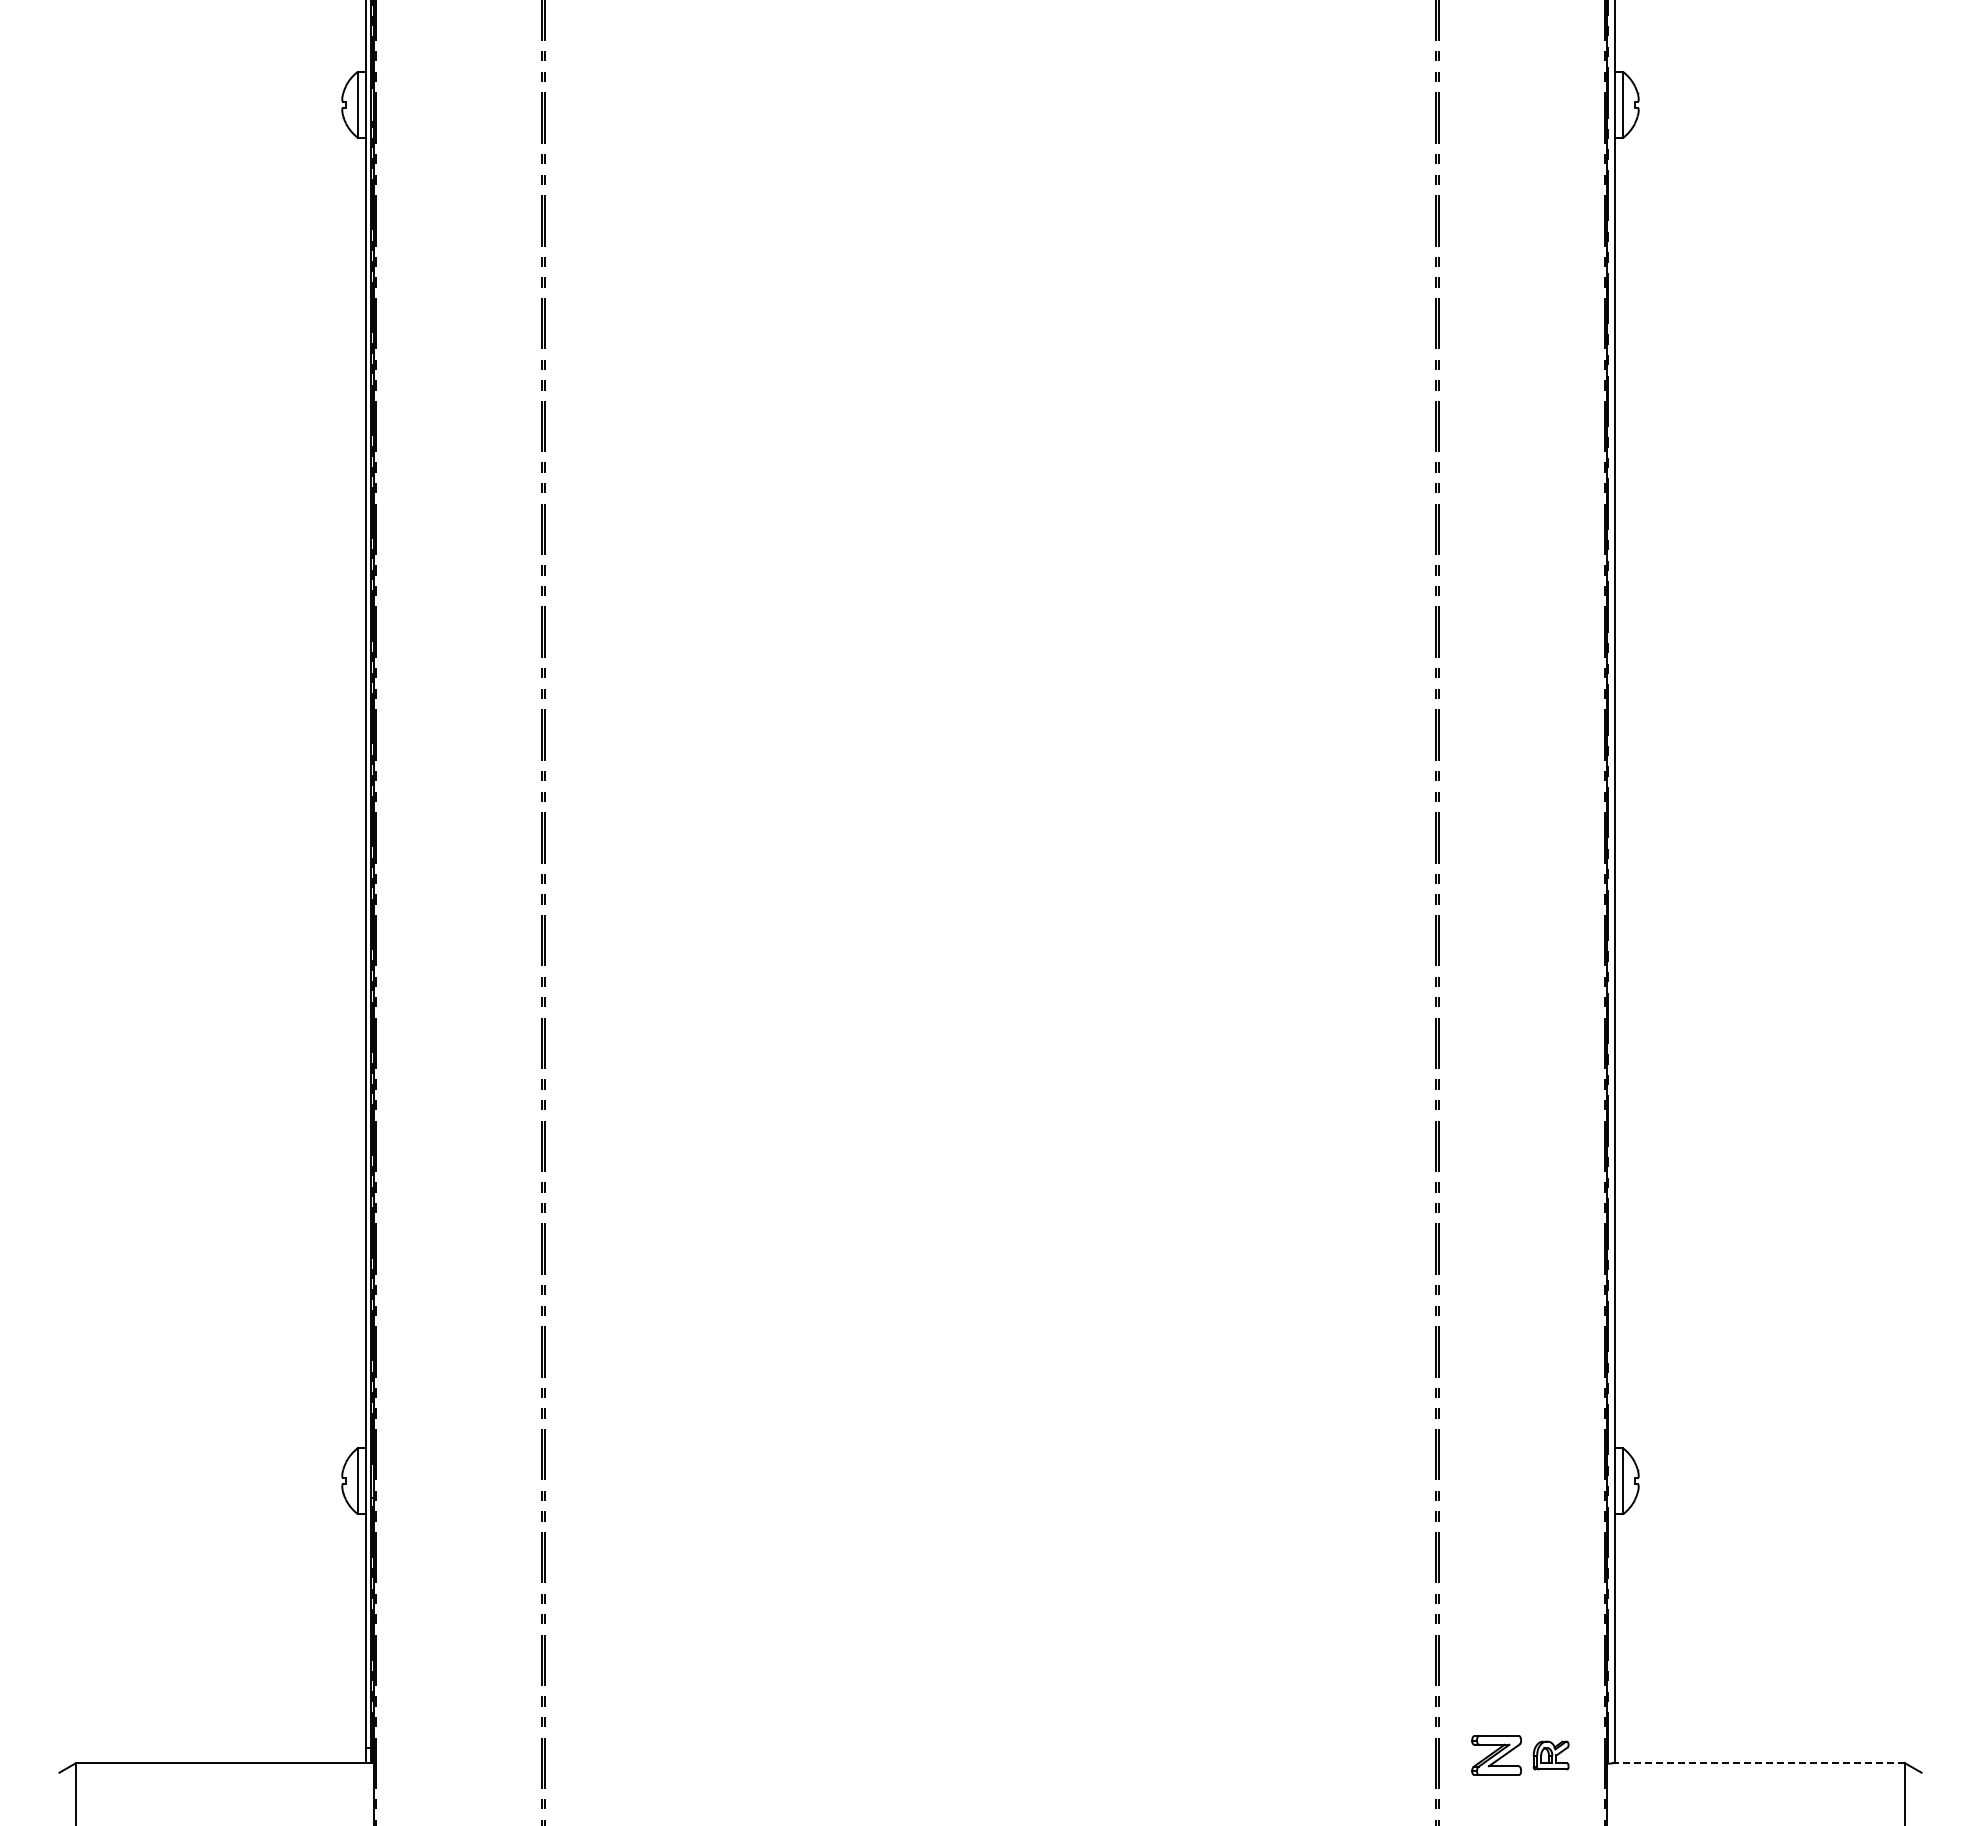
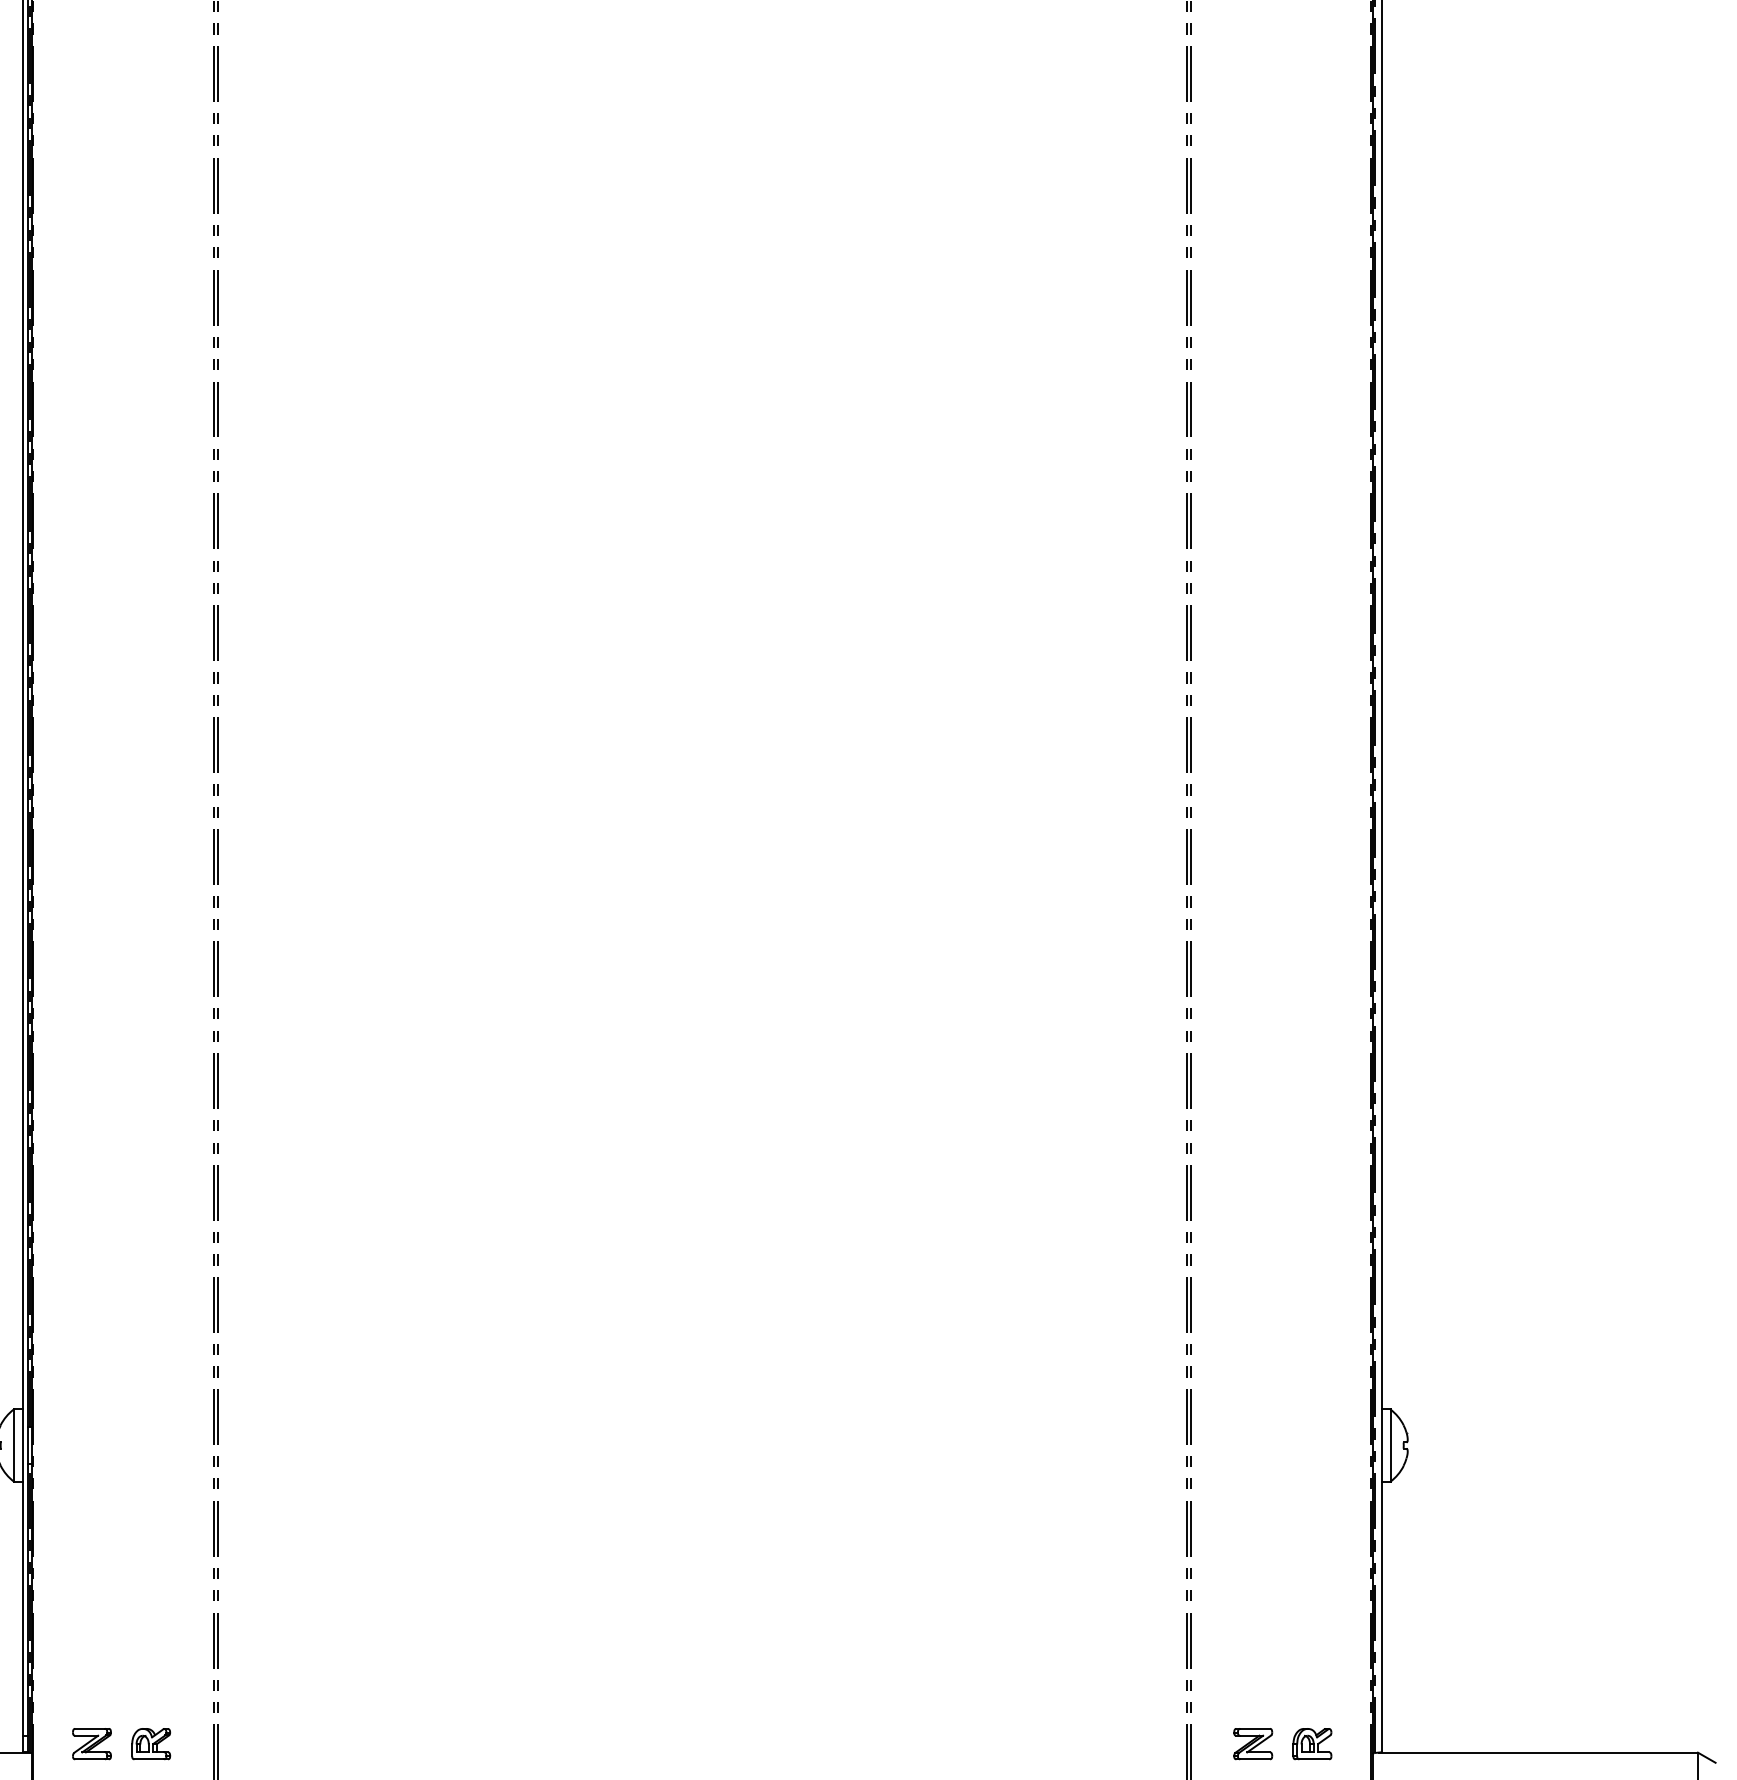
part: (429, 1755) -> (91, 1744), added
part: (483, 1755) -> (150, 1744), added
part: (1496, 1755) -> (1252, 1744), size x0.71
line: (1758, 1763) -> (1538, 1752), dashed -> solid

